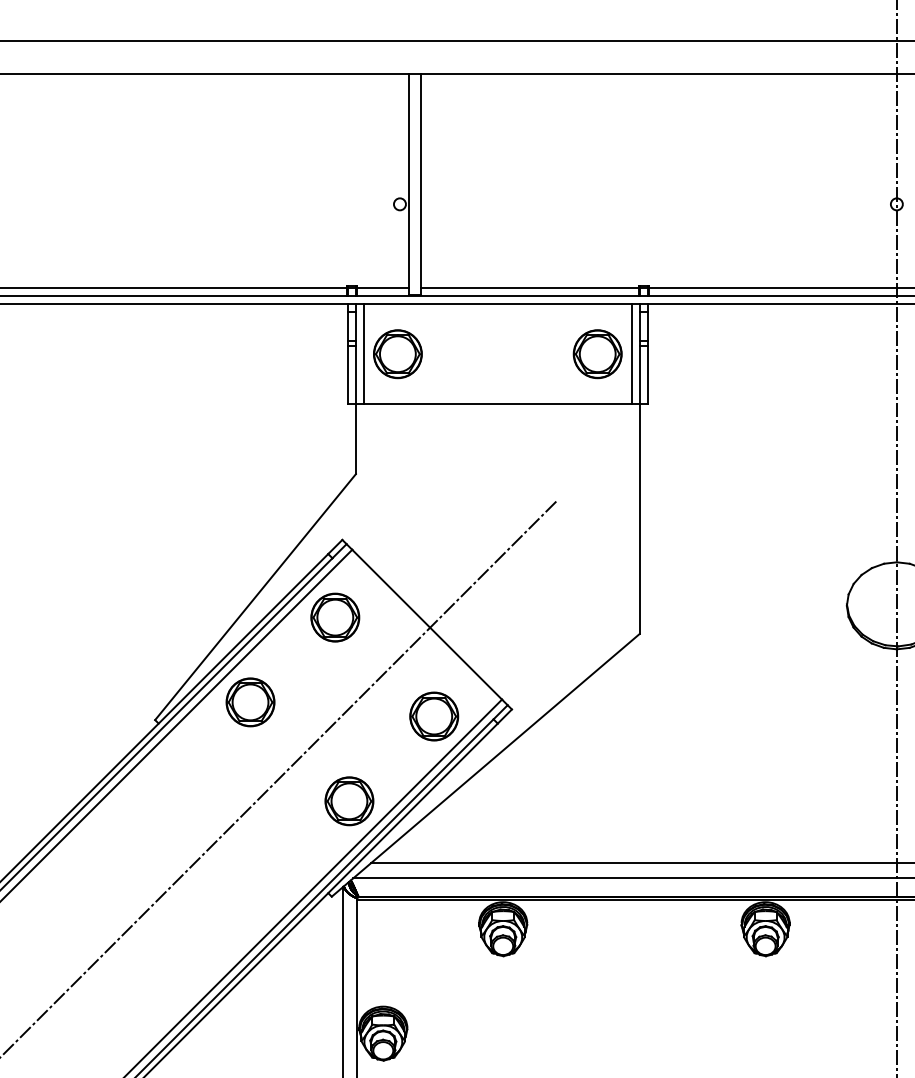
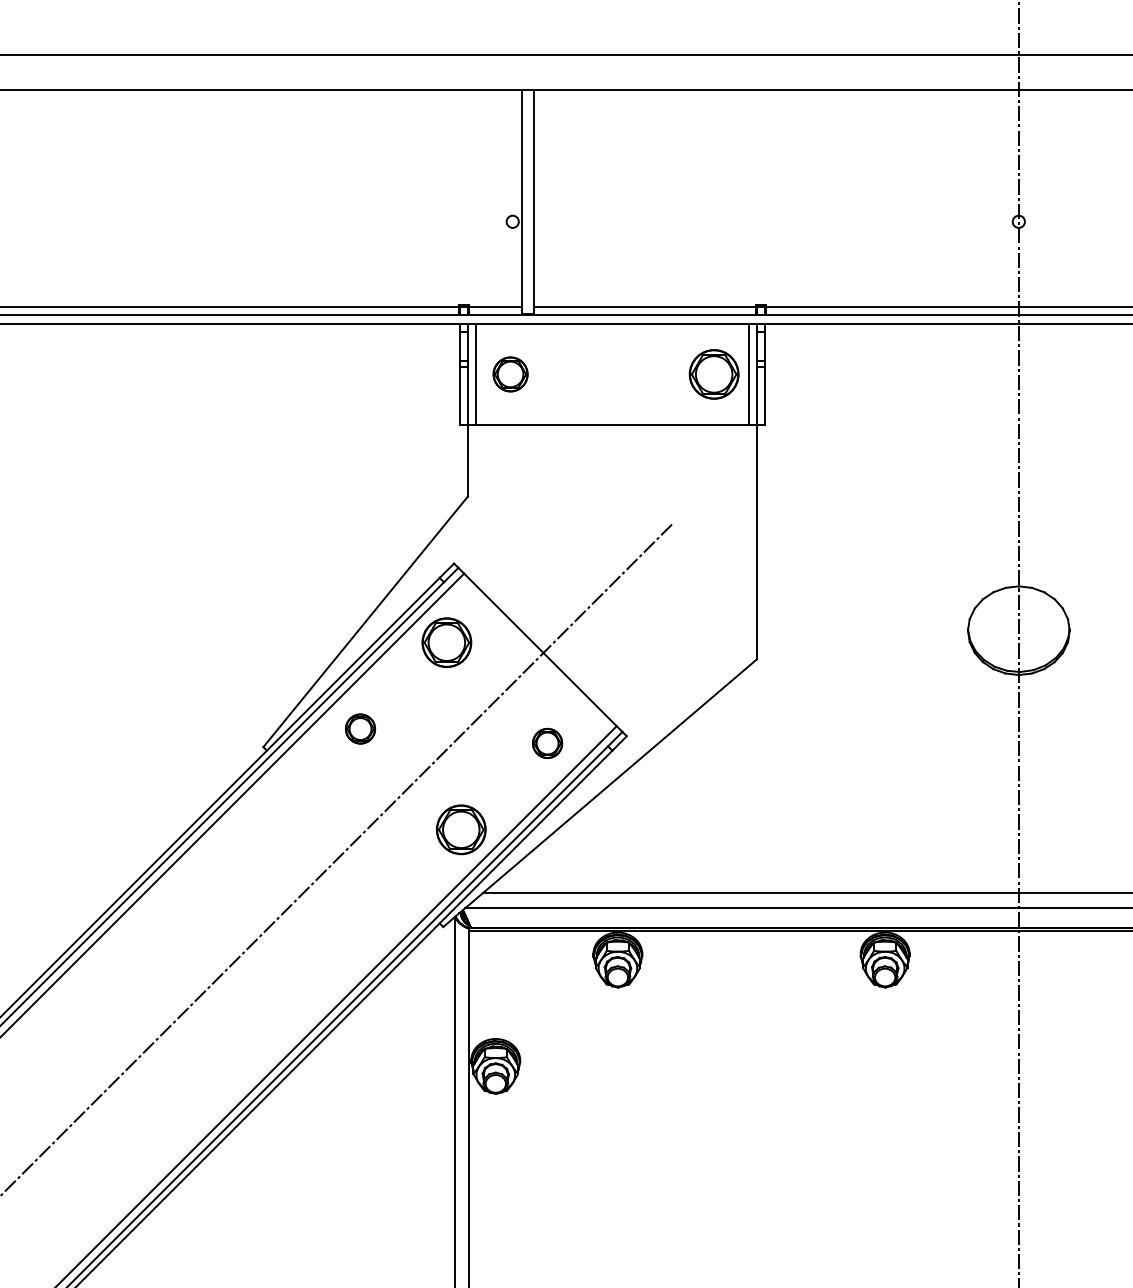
part: (397, 354) -> (510, 374), size x0.7
part: (250, 701) -> (360, 728), size x0.6
part: (434, 716) -> (547, 743), size x0.6

